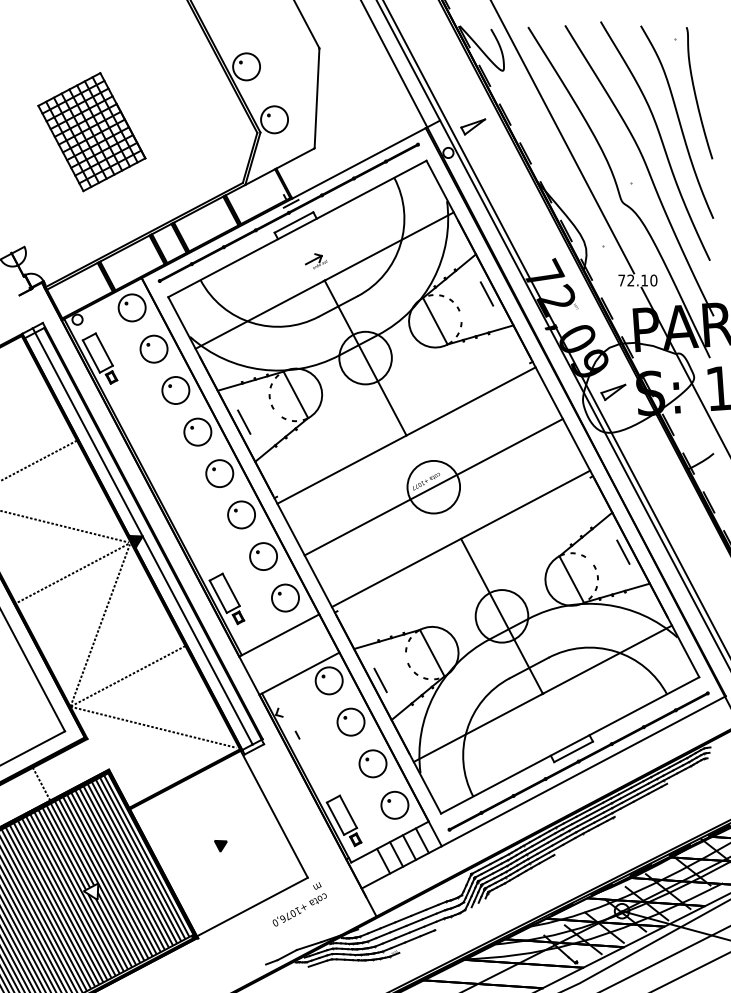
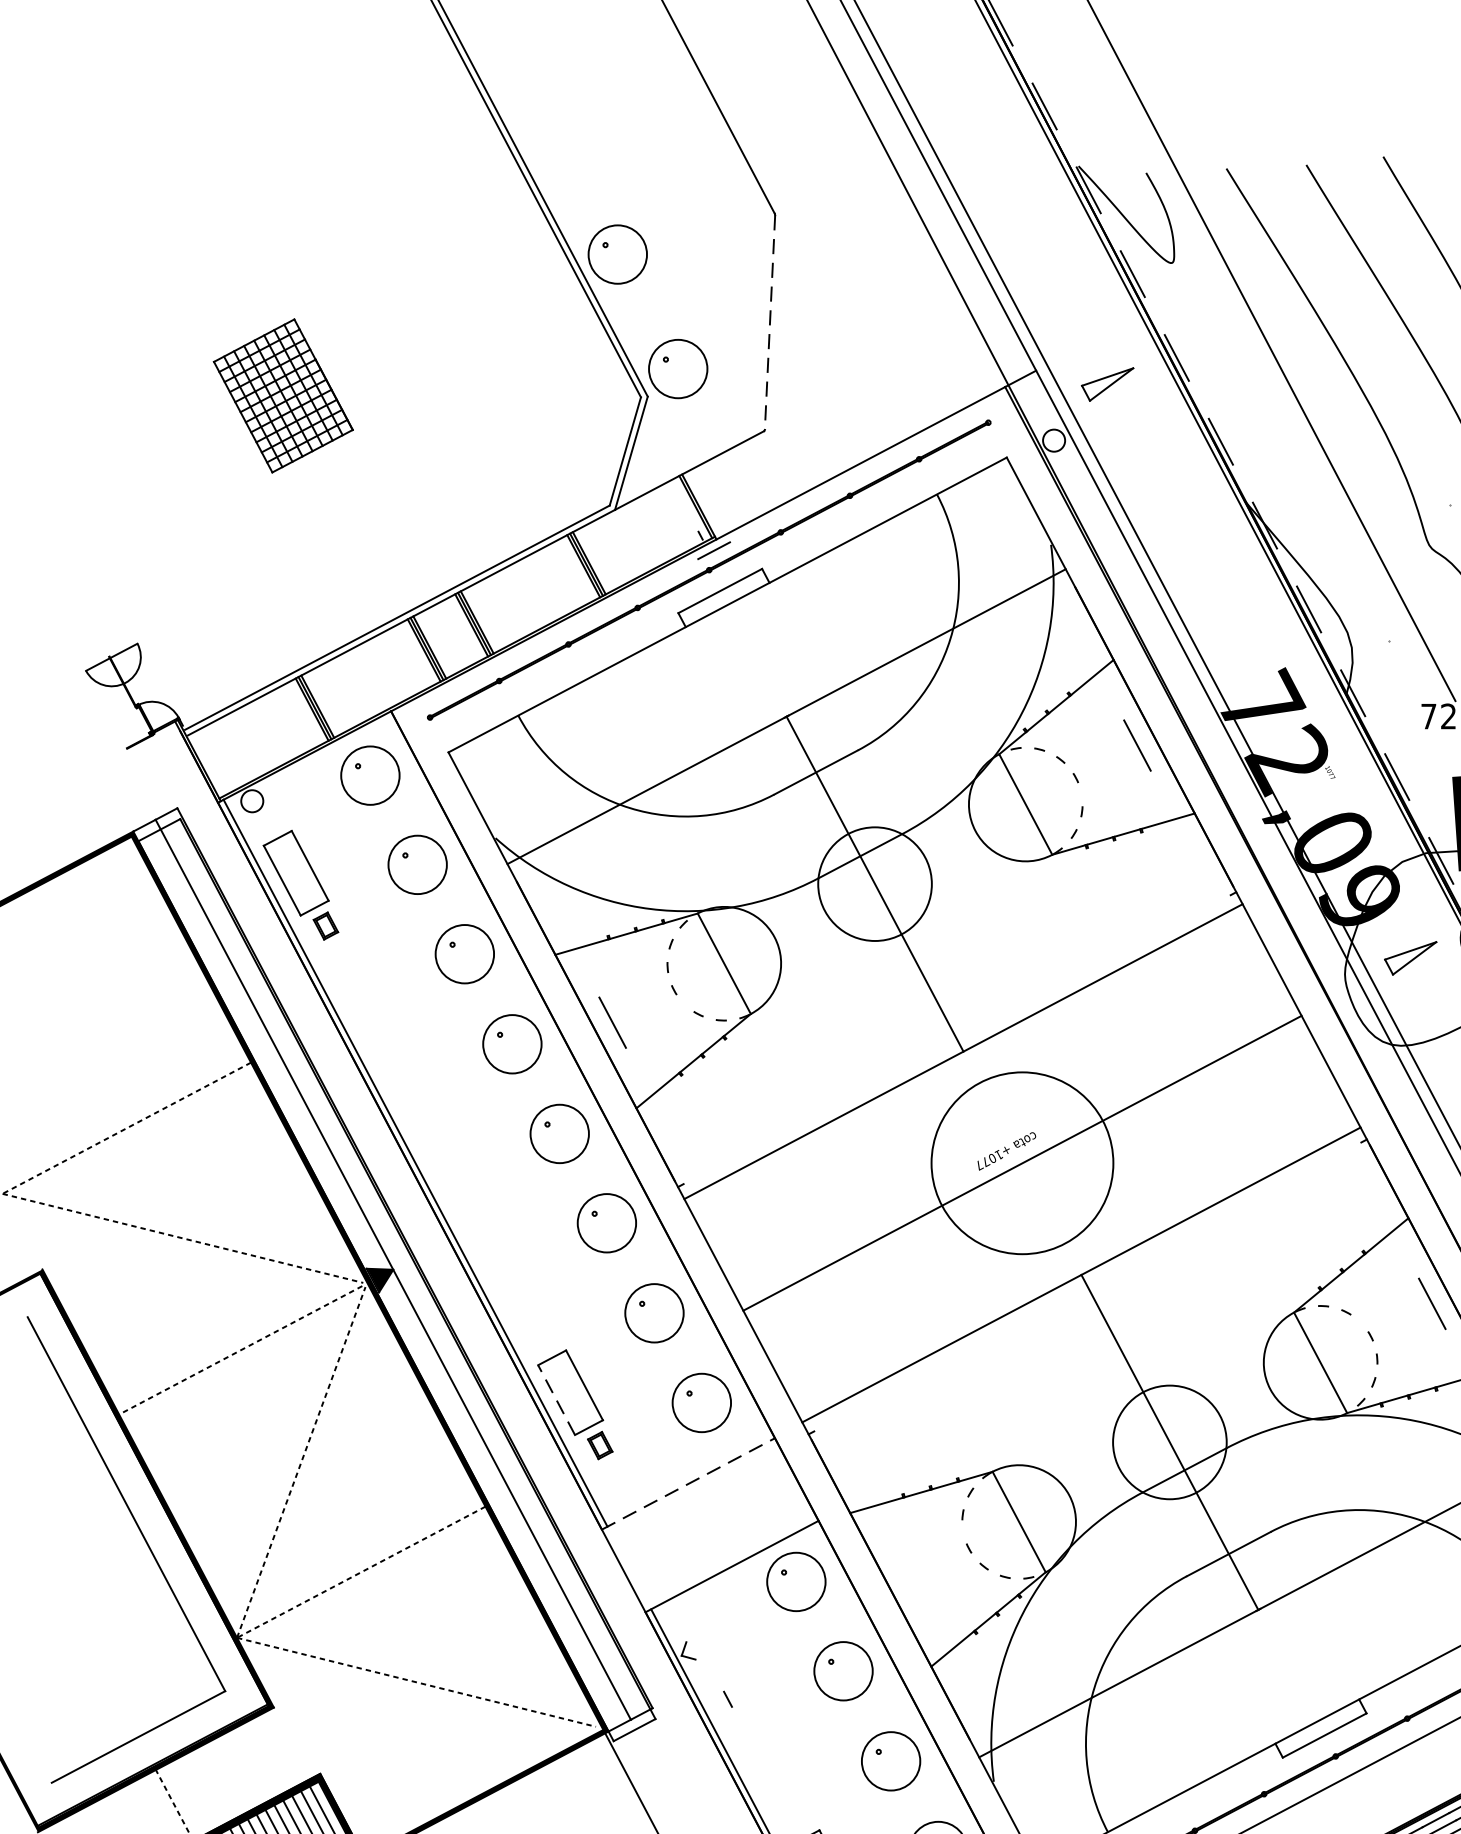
line: (317, 98) -> (771, 322), solid -> dashed
part: (91, 132) -> (282, 396), size x0.6
part: (316, 261) -> (768, 675), removed
circle: (433, 486) -> (1021, 1161), size x1.6
line: (218, 596) -> (557, 1399), solid -> dashed
line: (279, 635) -> (688, 1483), solid -> dashed
line: (380, 680) -> (907, 1581), removed

